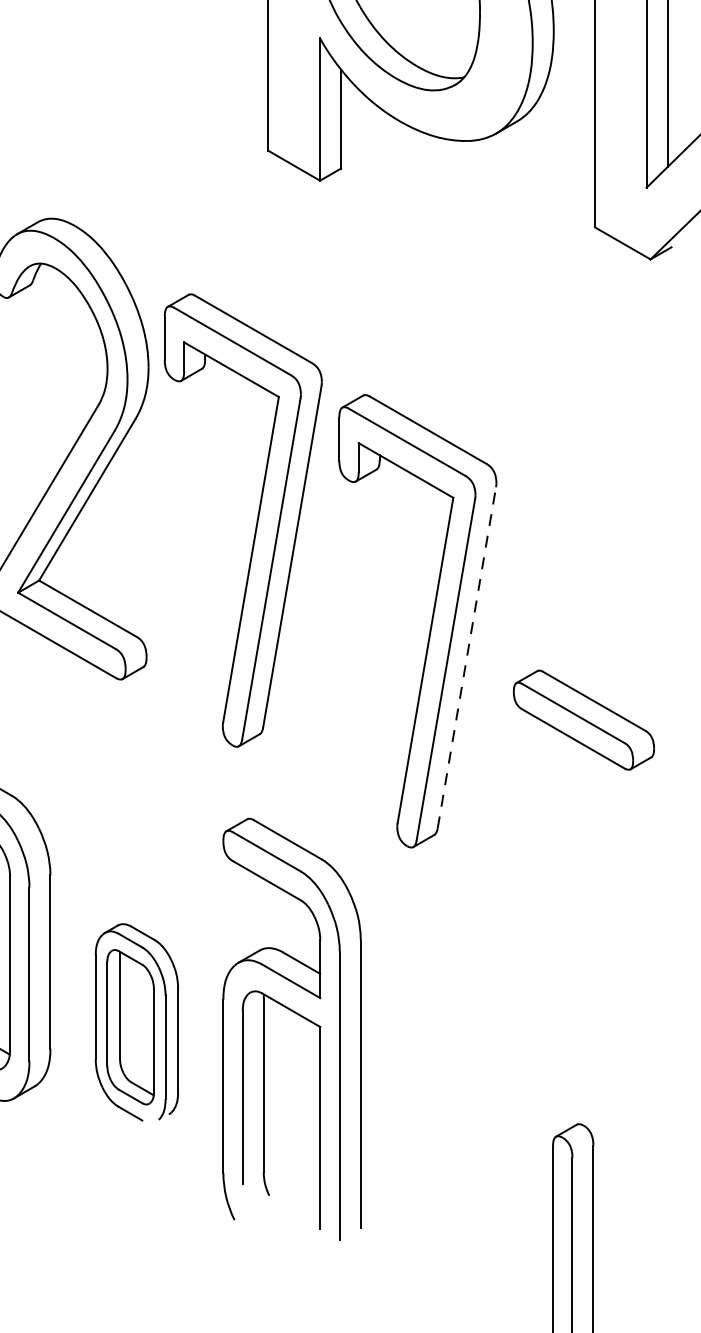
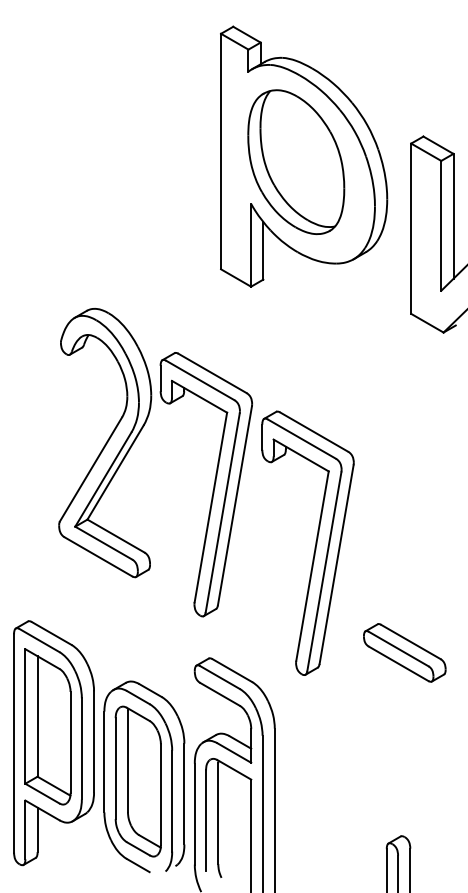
line: (466, 657) -> (336, 564), dashed -> solid
part: (583, 719) -> (404, 652), moved
part: (137, 1021) -> (144, 776), size x1.67

